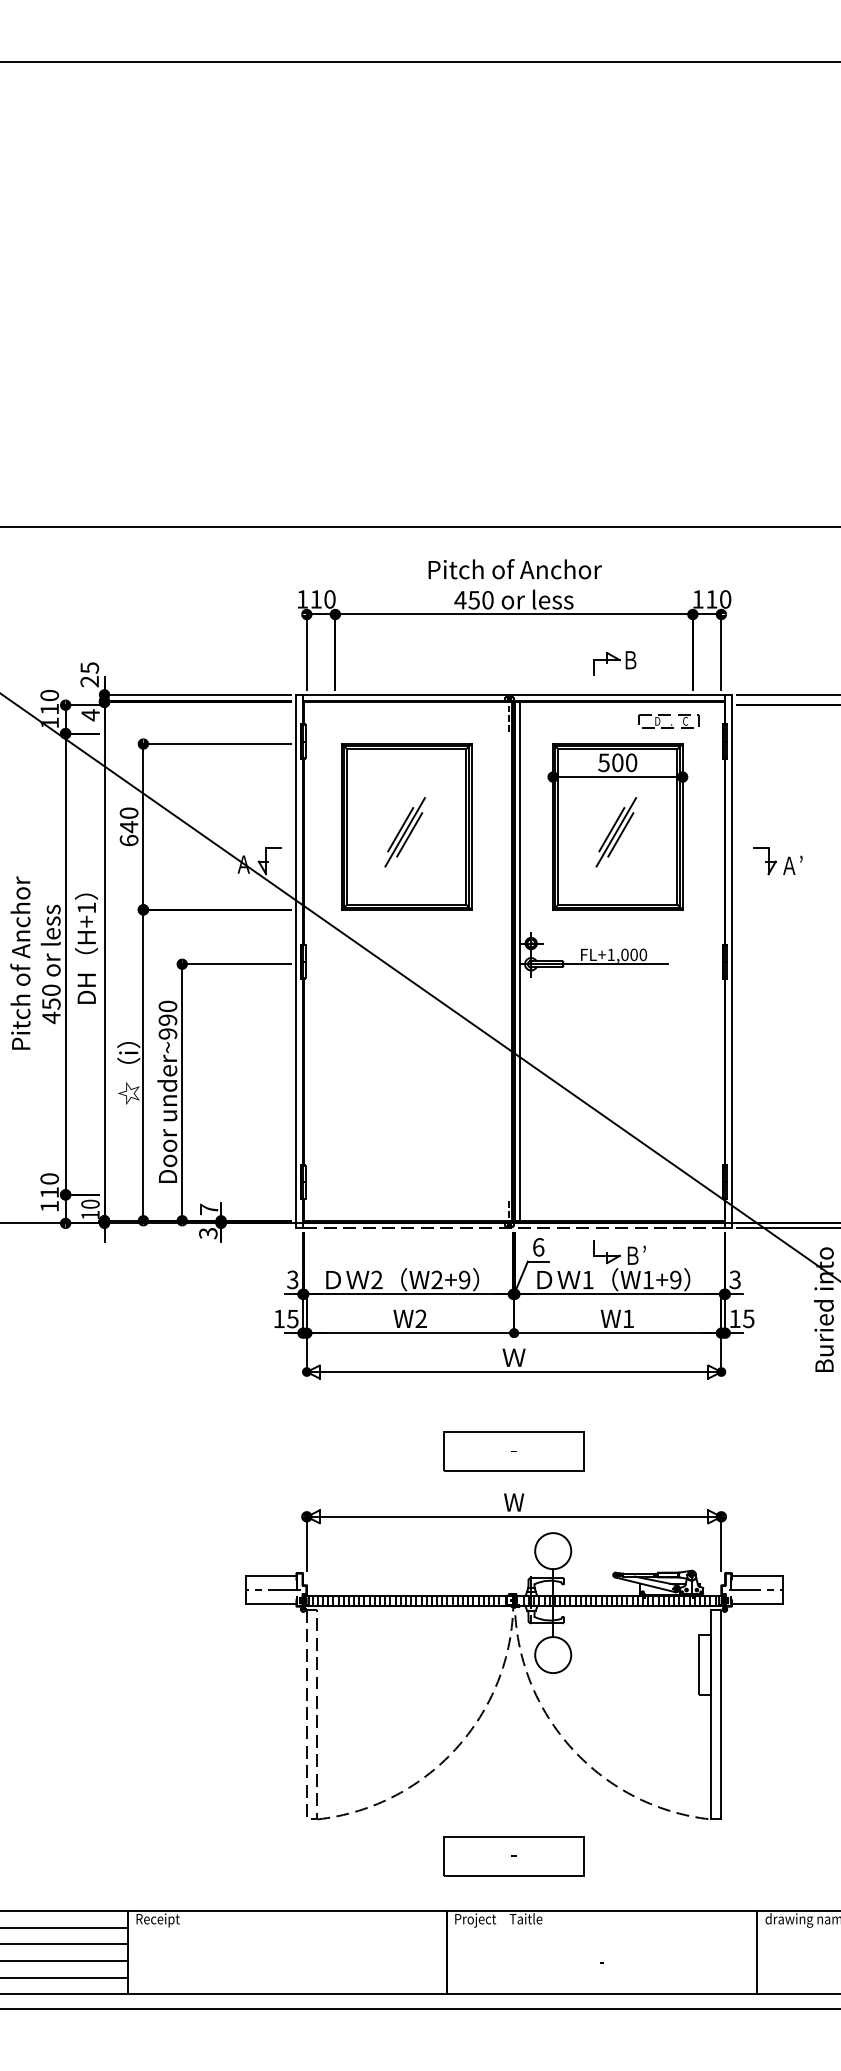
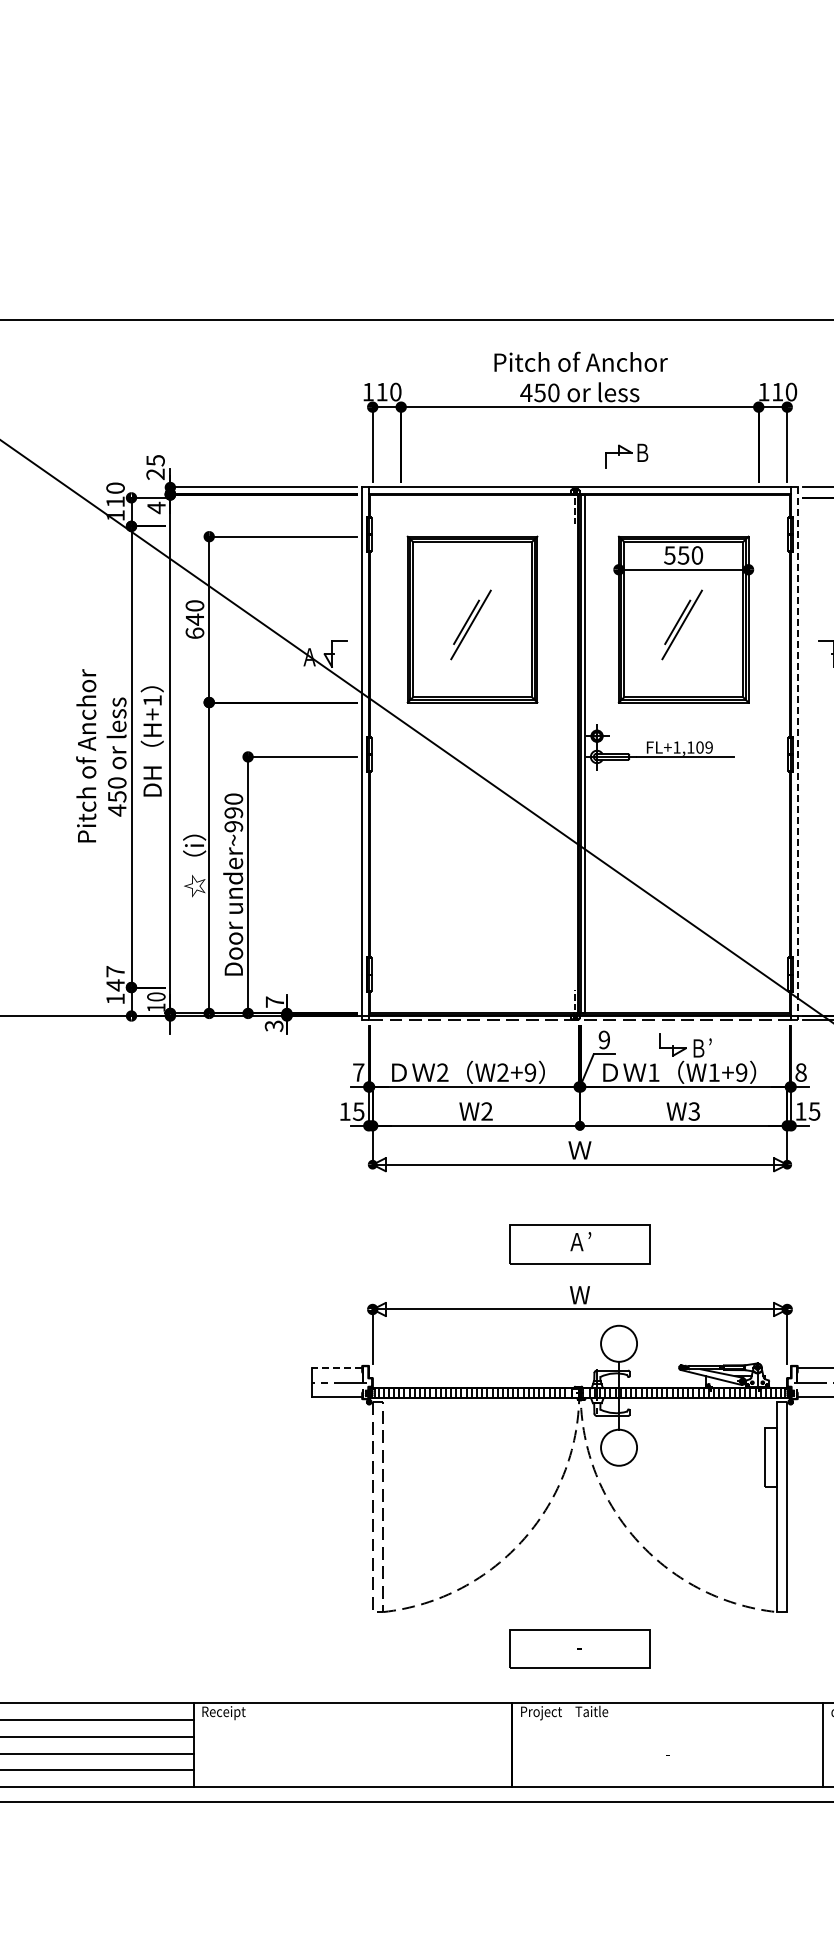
part: (614, 663) -> (626, 456), moved
part: (668, 721) -> (734, 514), removed
text: (617, 762) -> (683, 555), 500 -> 550
line: (409, 834) -> (475, 627), removed
line: (620, 834) -> (686, 627), removed
text: (634, 954) -> (700, 747), FL+1,000 -> FL+1,109
line: (731, 961) -> (797, 754), solid -> dashed
text: (49, 1185) -> (115, 978), 110 -> 147
text: (538, 1247) -> (604, 1040), 6 -> 9
text: (292, 1279) -> (358, 1072), 3 -> 7
text: (734, 1279) -> (800, 1072), 3 -> 8
text: (627, 1318) -> (693, 1111), W1 -> W3
text: (514, 1448) -> (580, 1241), - -> Ａ’
line: (270, 1575) -> (336, 1368), solid -> dashed

